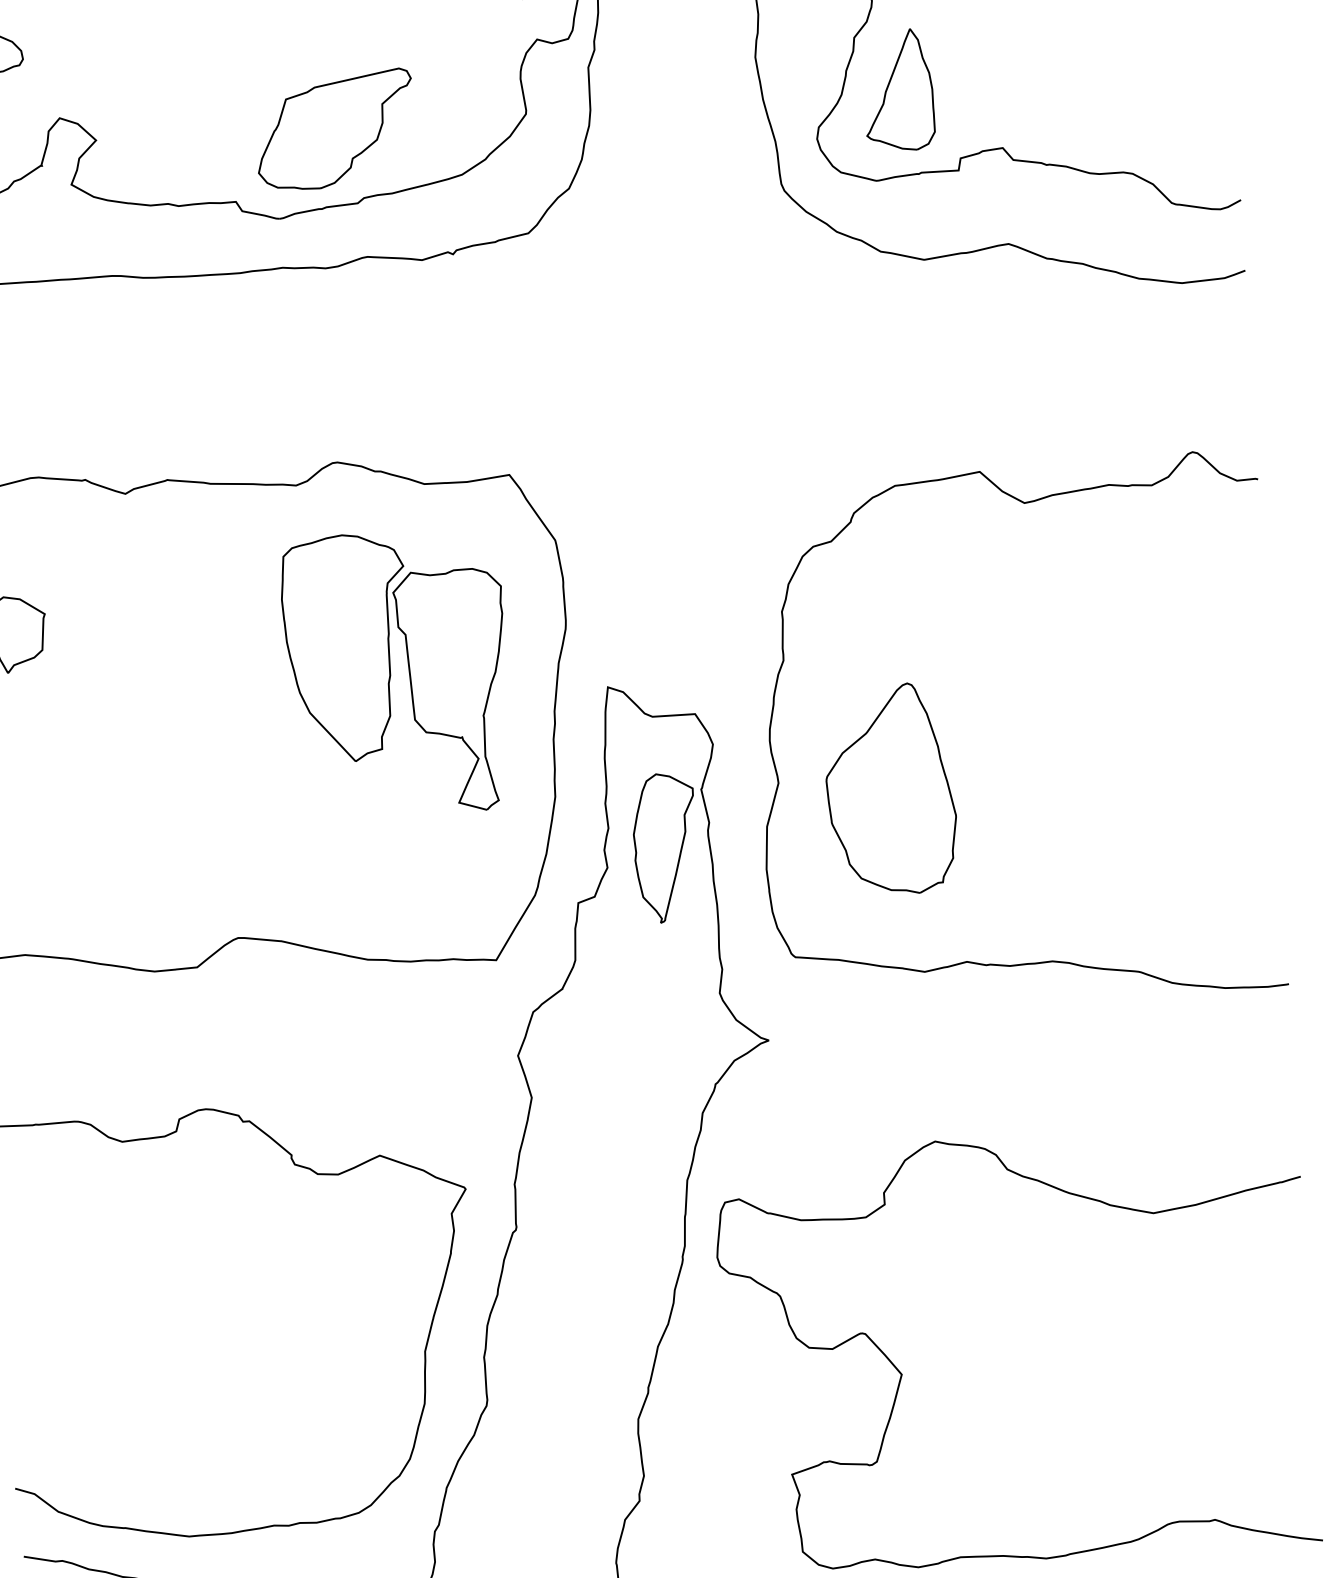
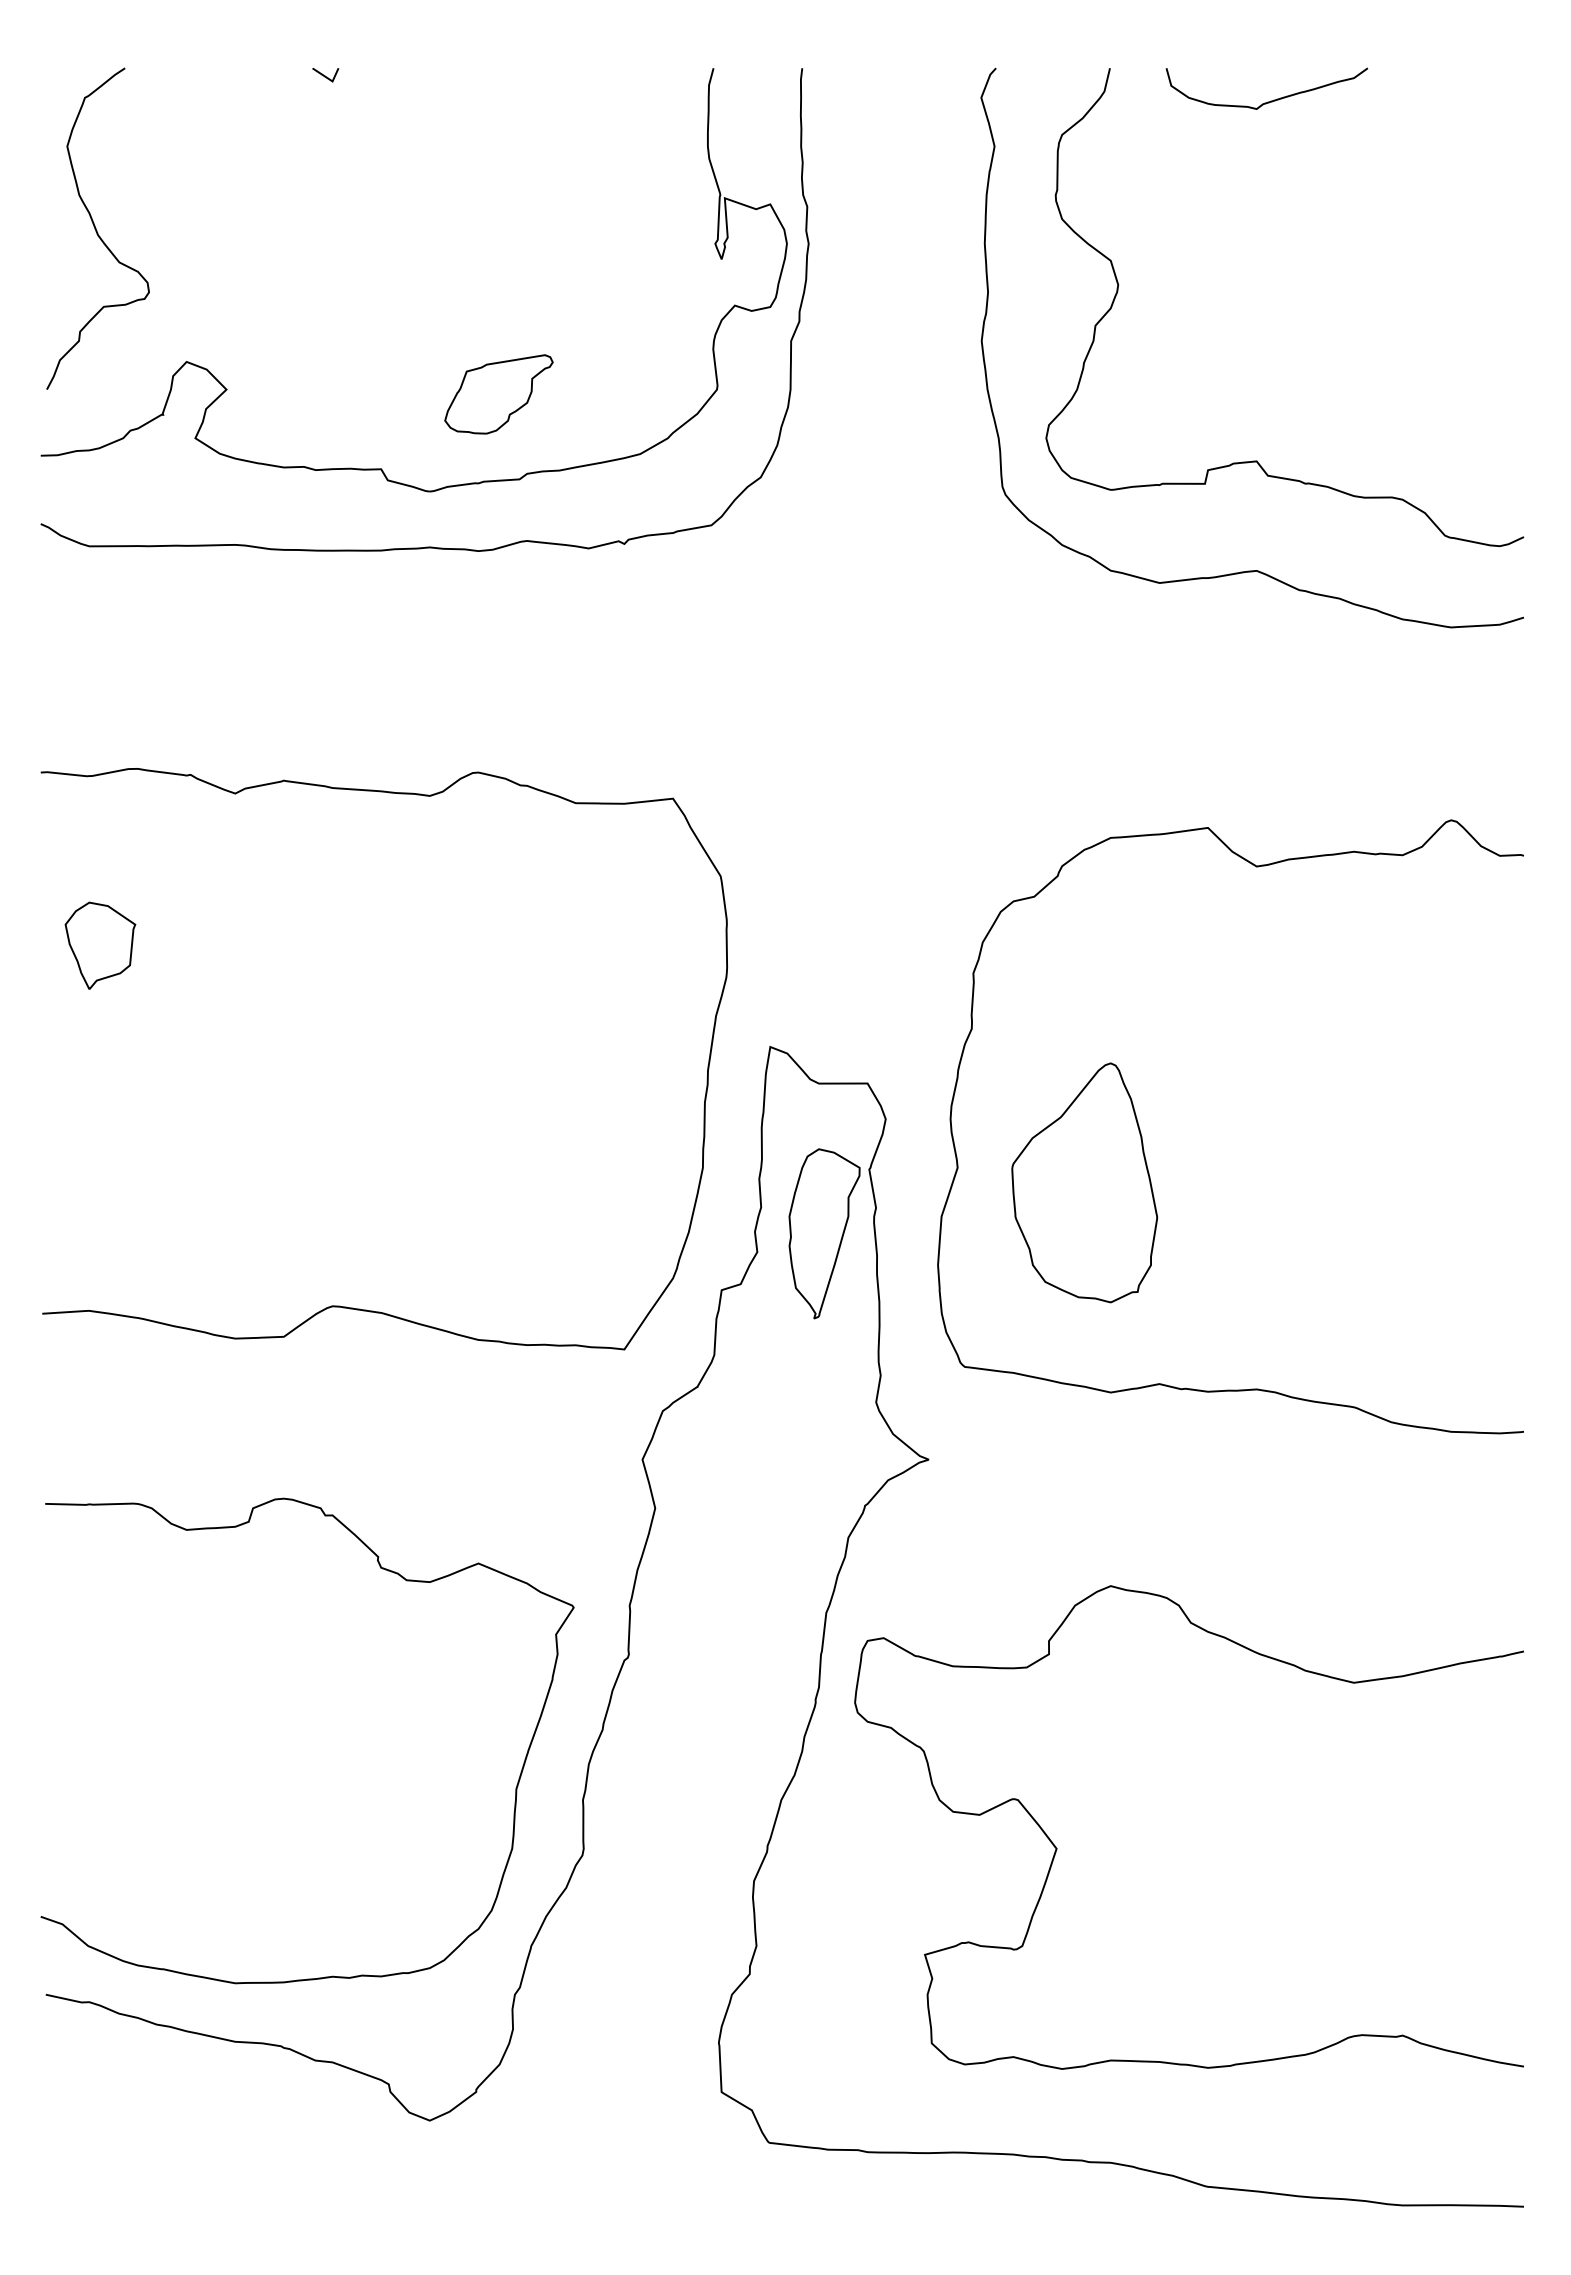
part: (897, 90) -> (1141, 388), removed
part: (334, 130) -> (498, 394), size x0.6
part: (396, 673) -> (530, 1016), removed

